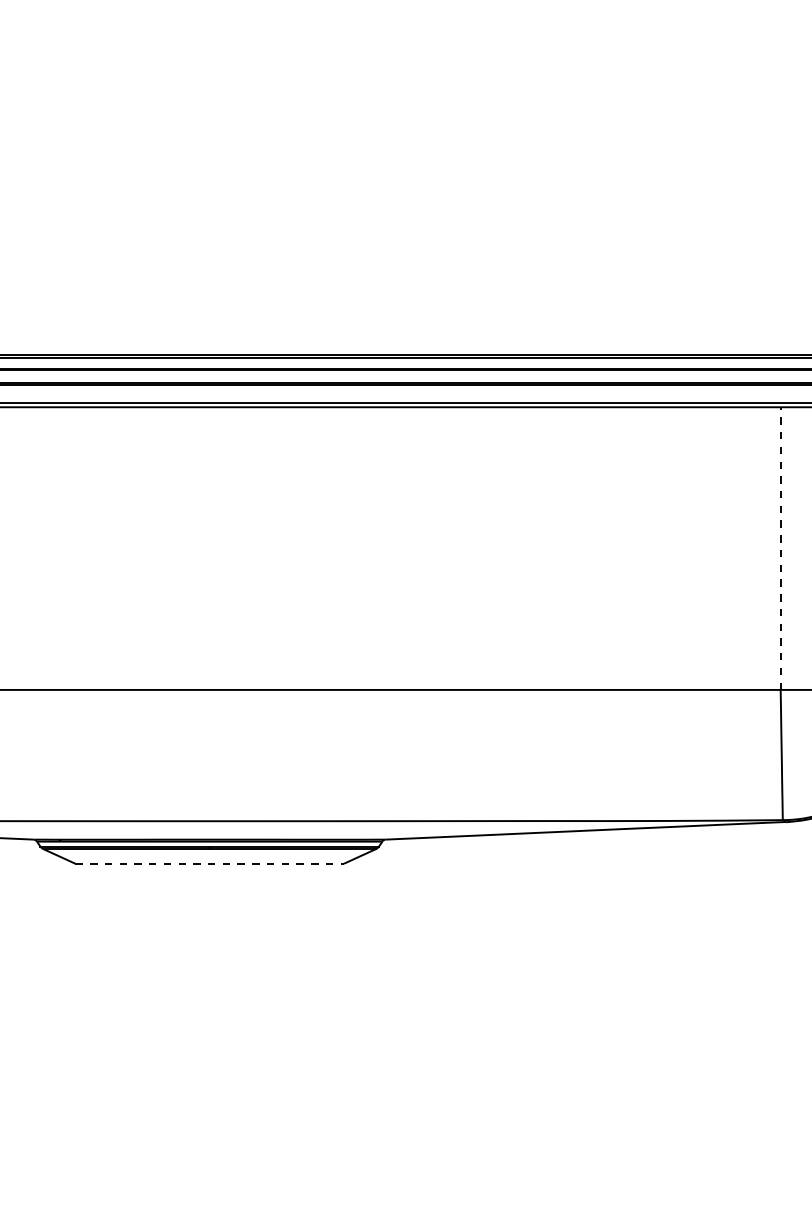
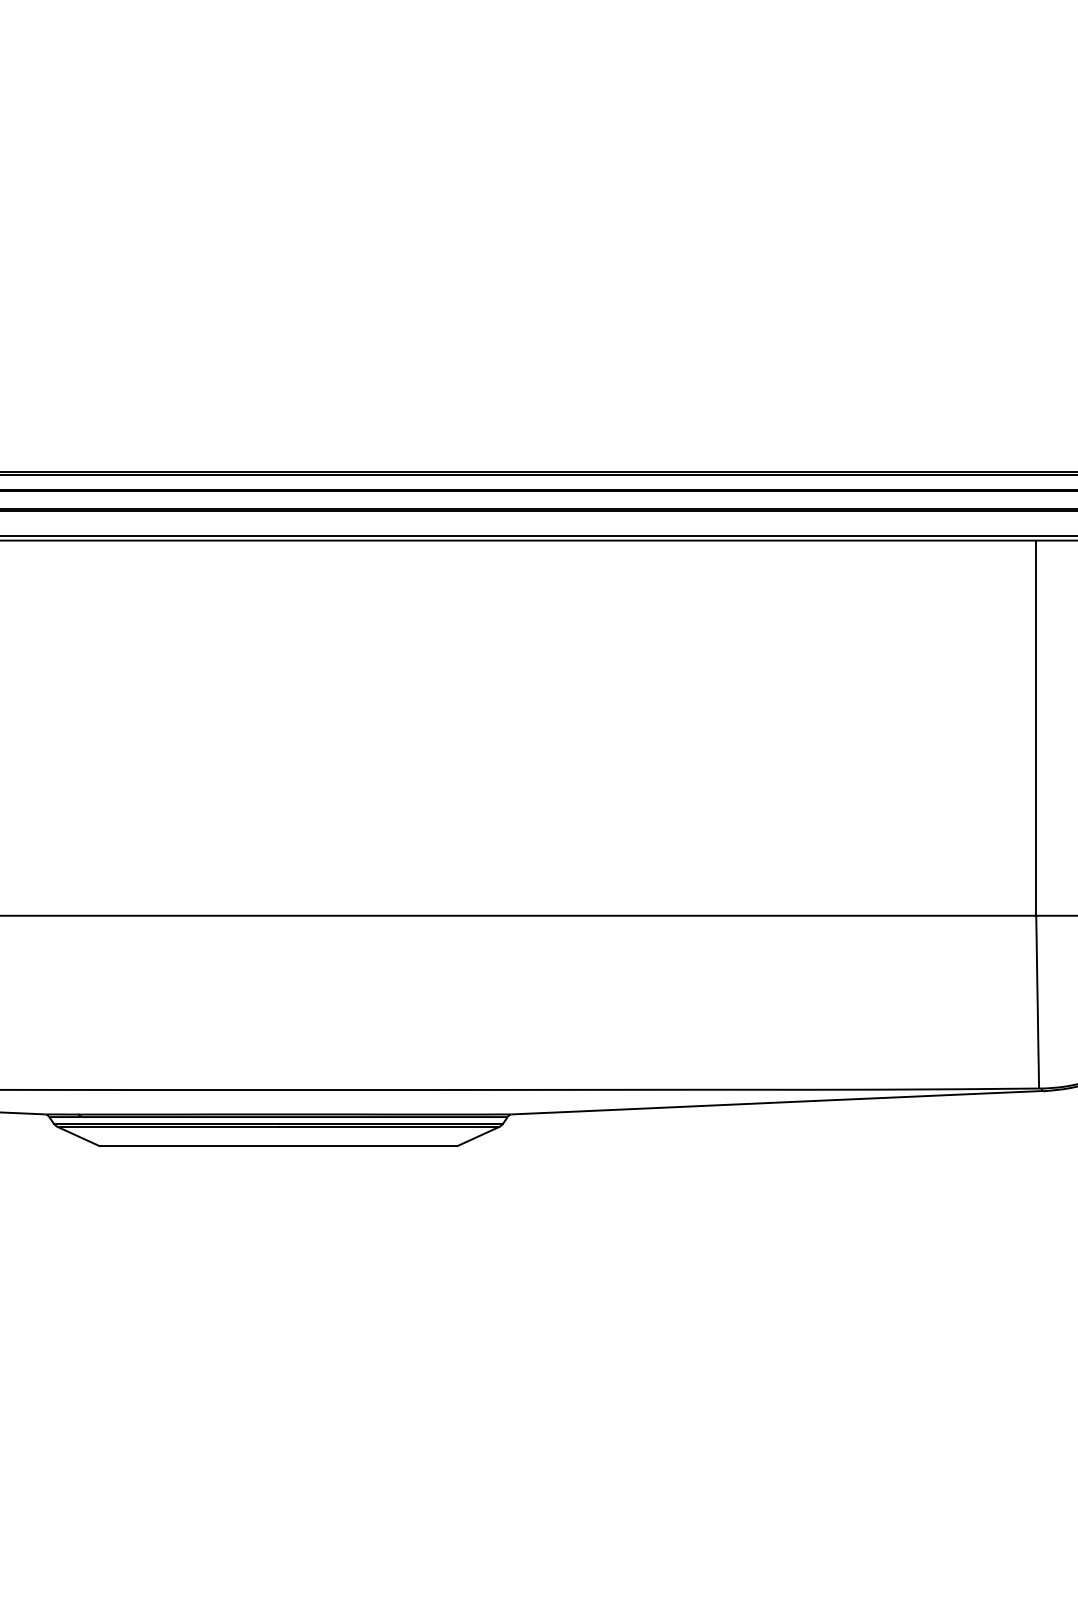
line: (780, 548) -> (1036, 728), dashed -> solid
line: (209, 863) -> (278, 1146), dashed -> solid

